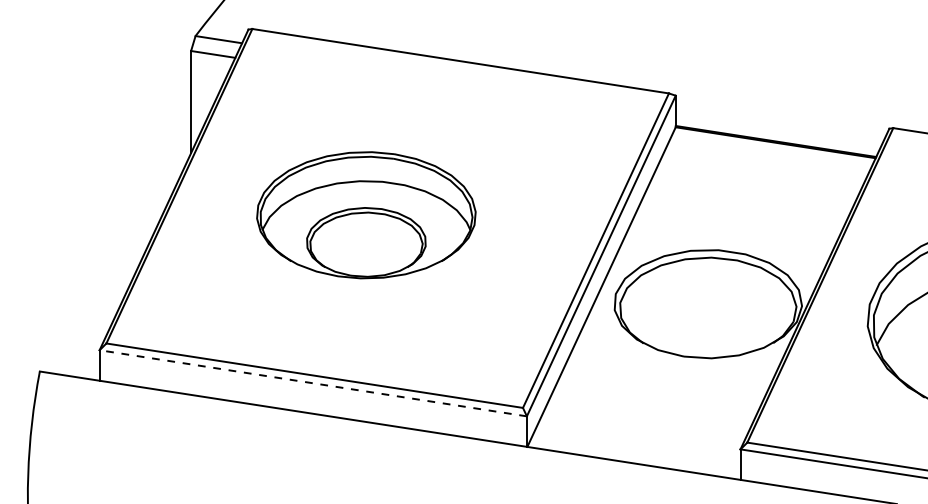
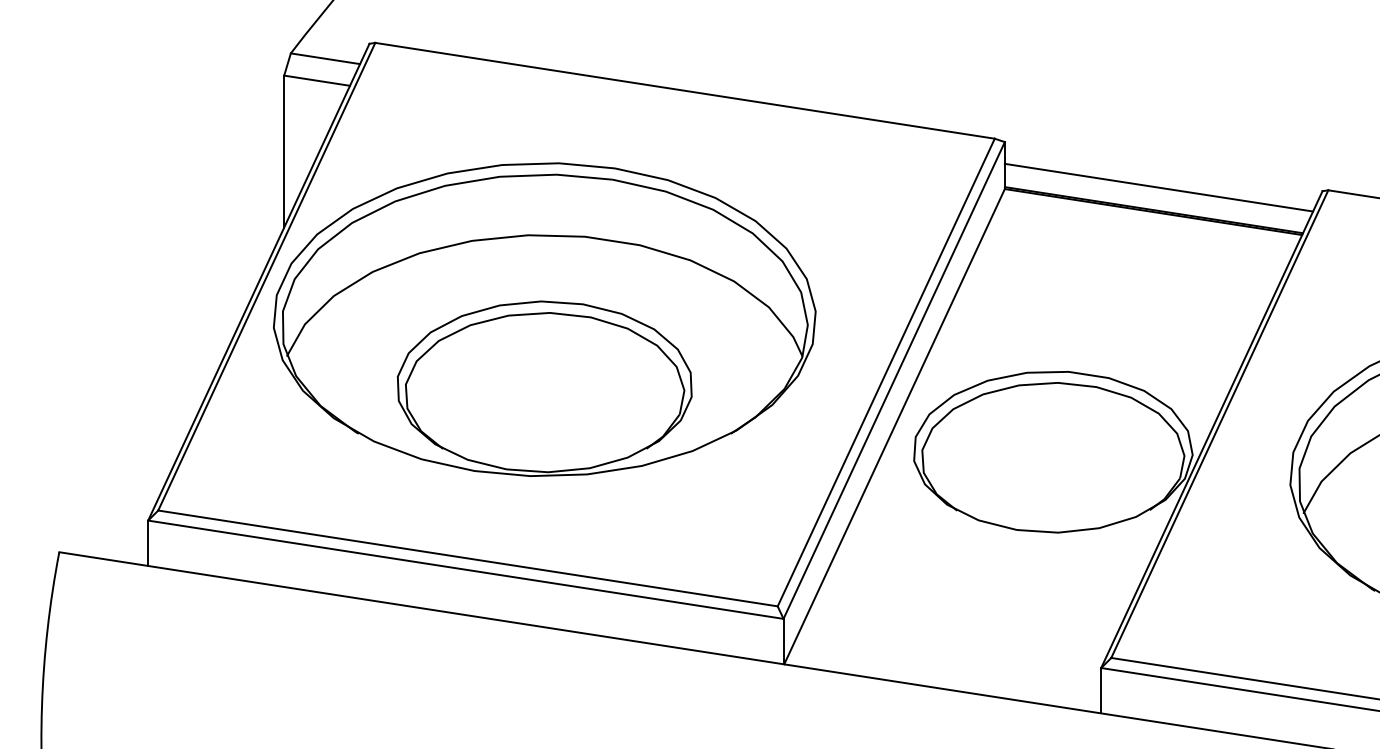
line: (779, 126) -> (1159, 187), added
part: (366, 215) -> (545, 320), size x1.67
line: (312, 383) -> (464, 570), dashed -> solid

